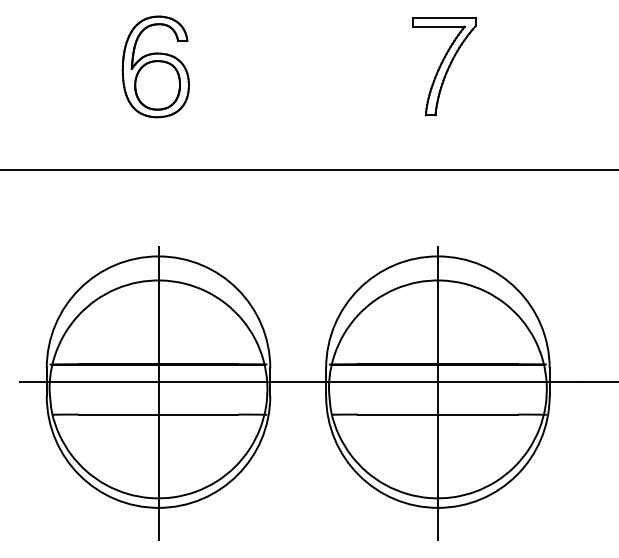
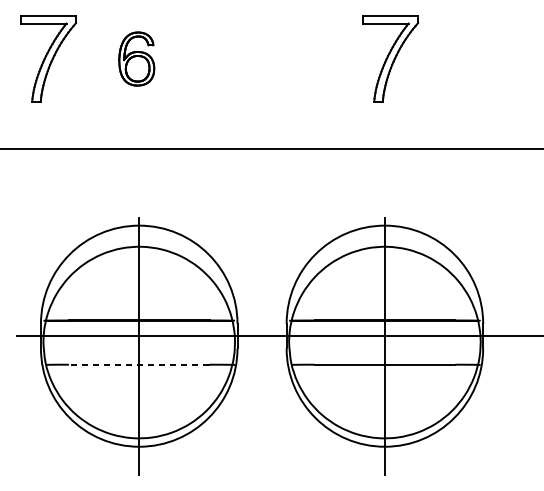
part: (55, 66) -> (48, 58), added
part: (155, 66) -> (136, 58), size x0.6
line: (158, 414) -> (139, 364), solid -> dashed

